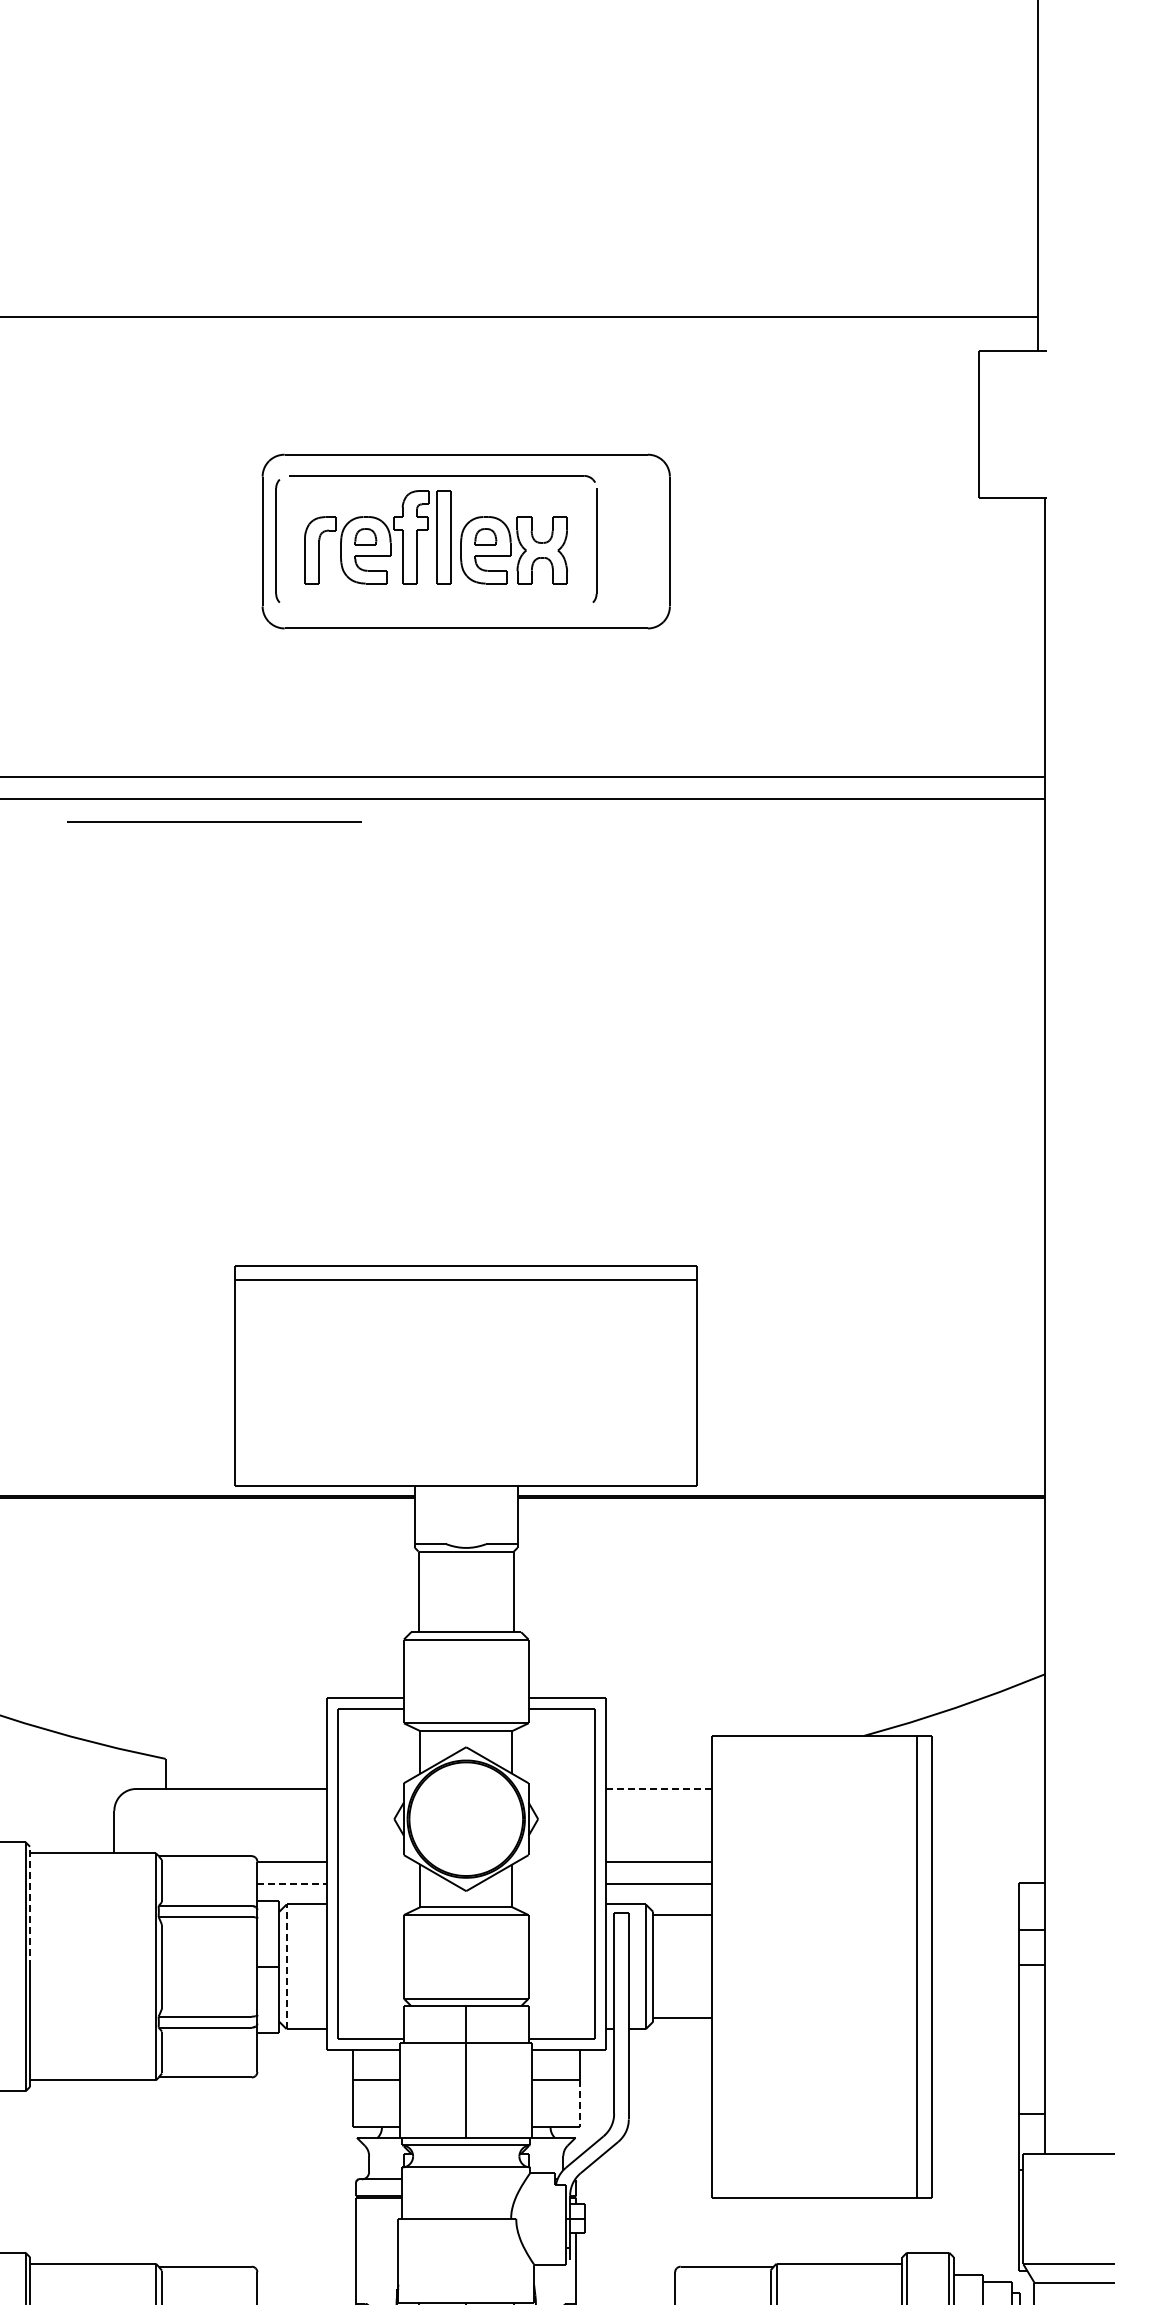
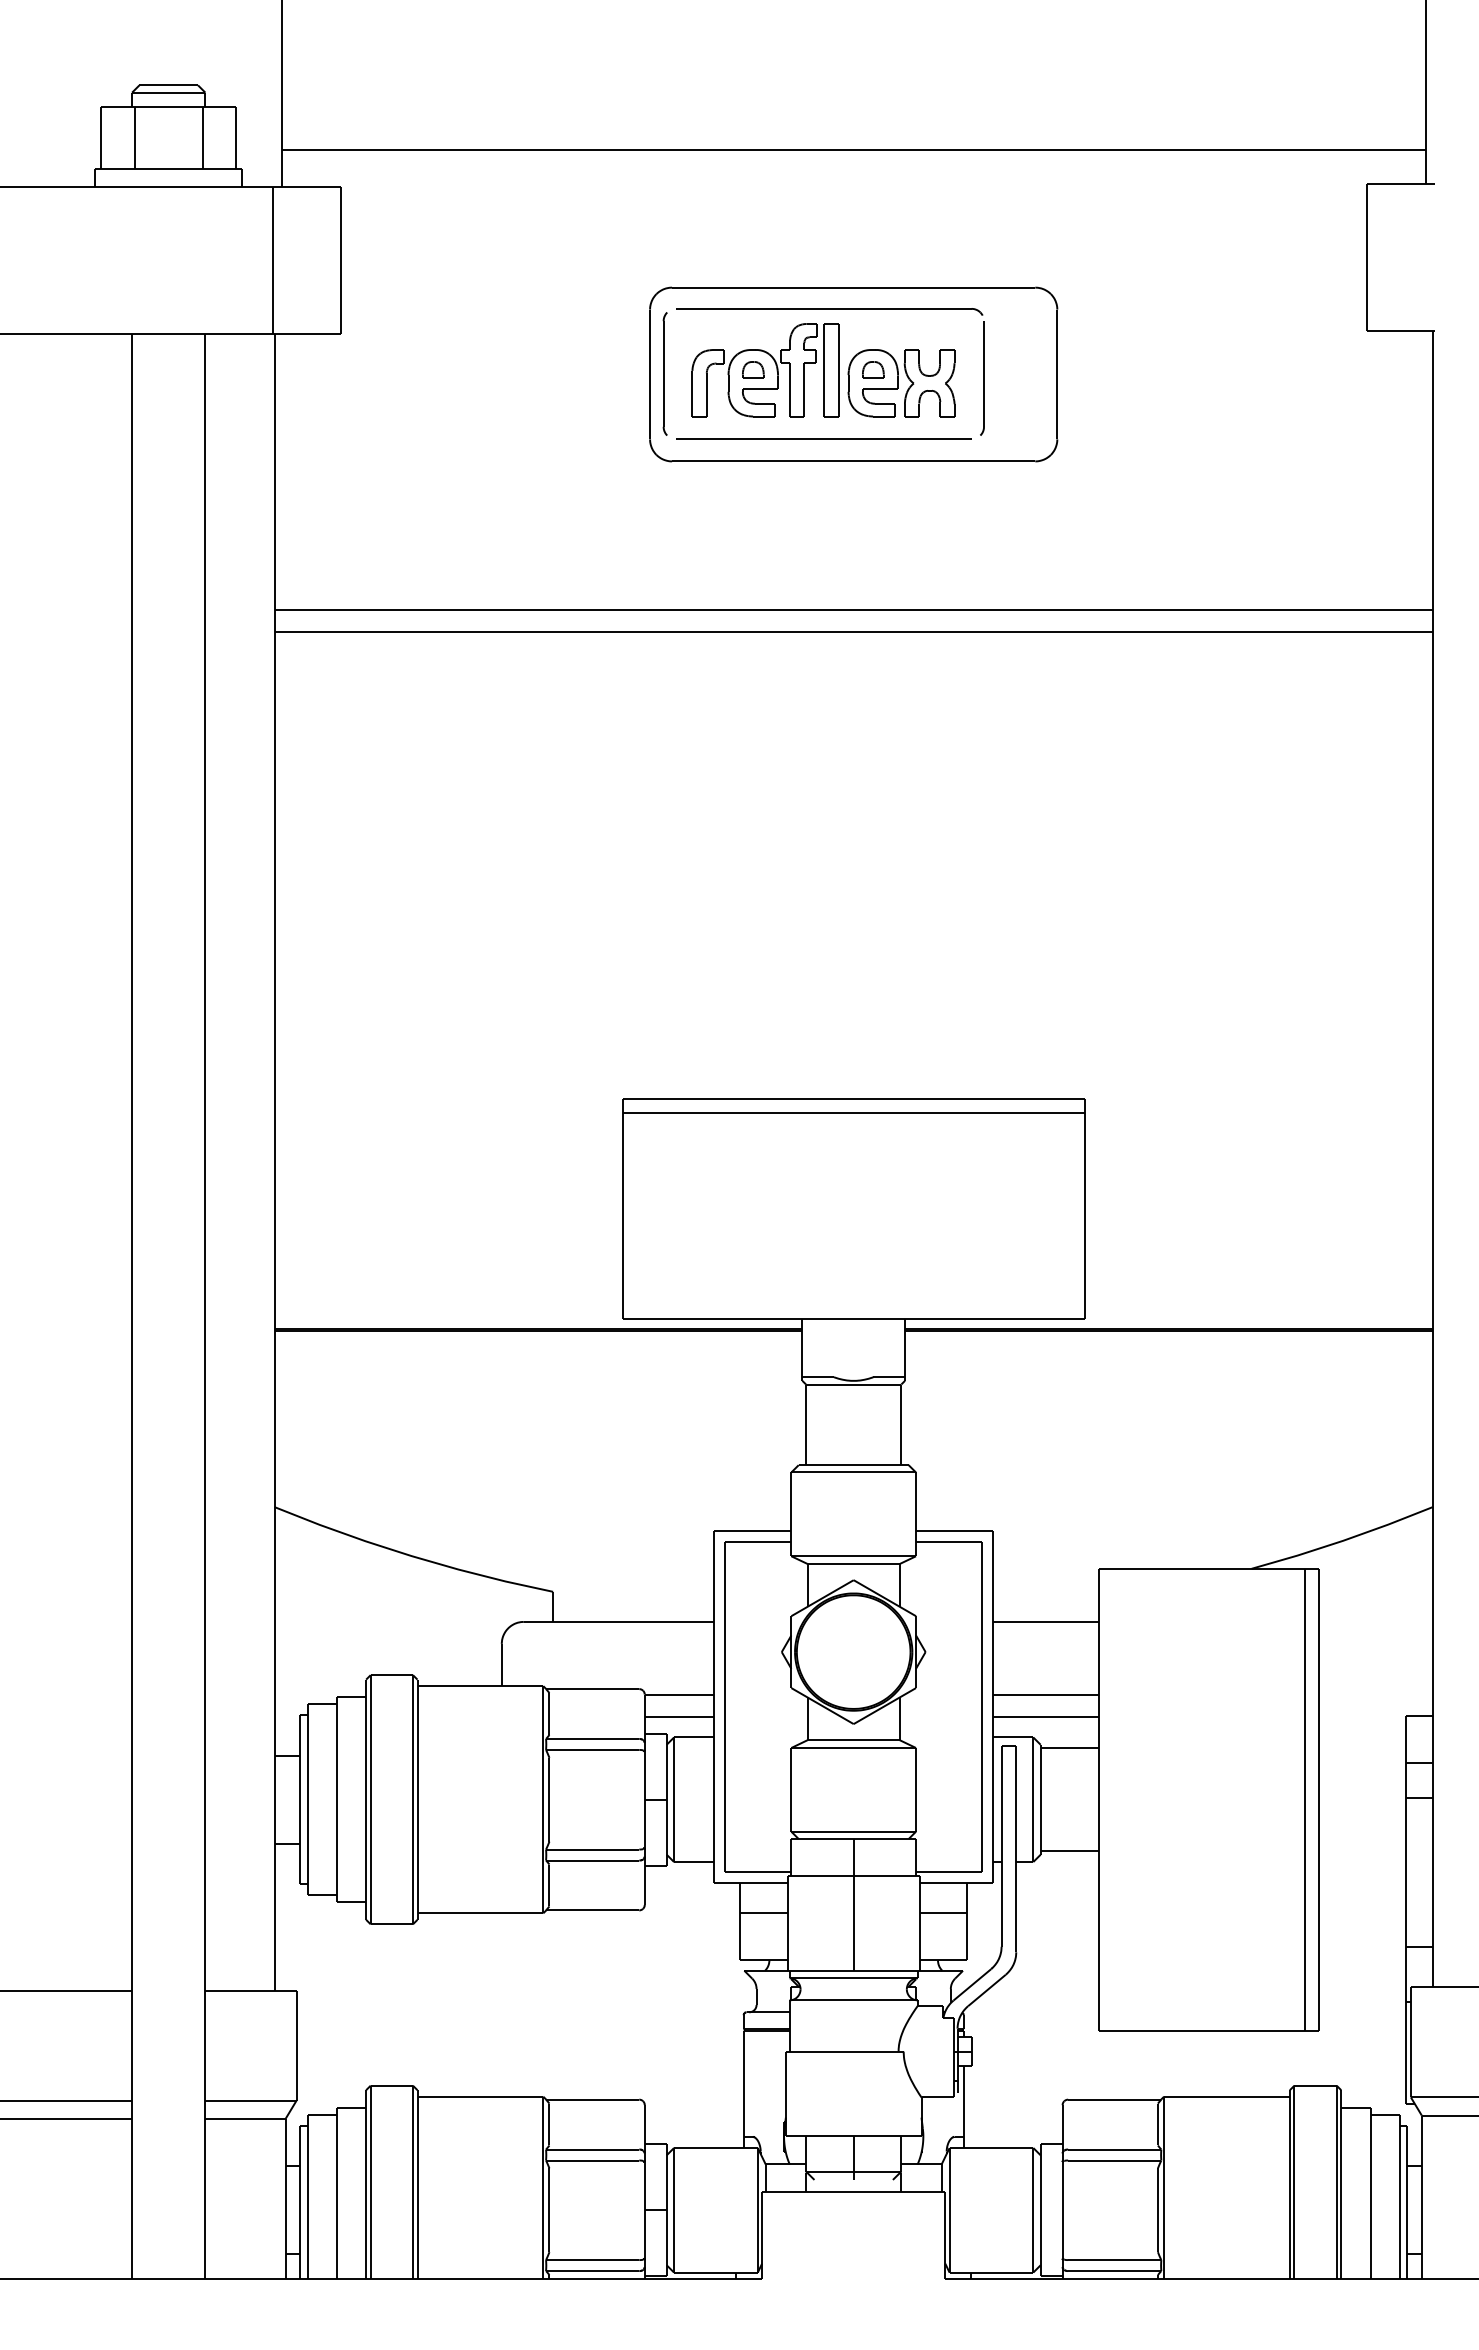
line: (214, 821) -> (823, 438), moved
line: (658, 1788) -> (1045, 1621), dashed -> solid
line: (292, 1884) -> (679, 1717), dashed -> solid
line: (30, 1906) -> (417, 1739), dashed -> solid
line: (287, 1966) -> (674, 1799), dashed -> solid
line: (580, 2103) -> (967, 1936), dashed -> solid

